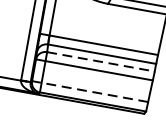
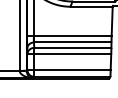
line: (100, 61) -> (72, 47), dashed -> solid
line: (90, 91) -> (69, 69), dashed -> solid

